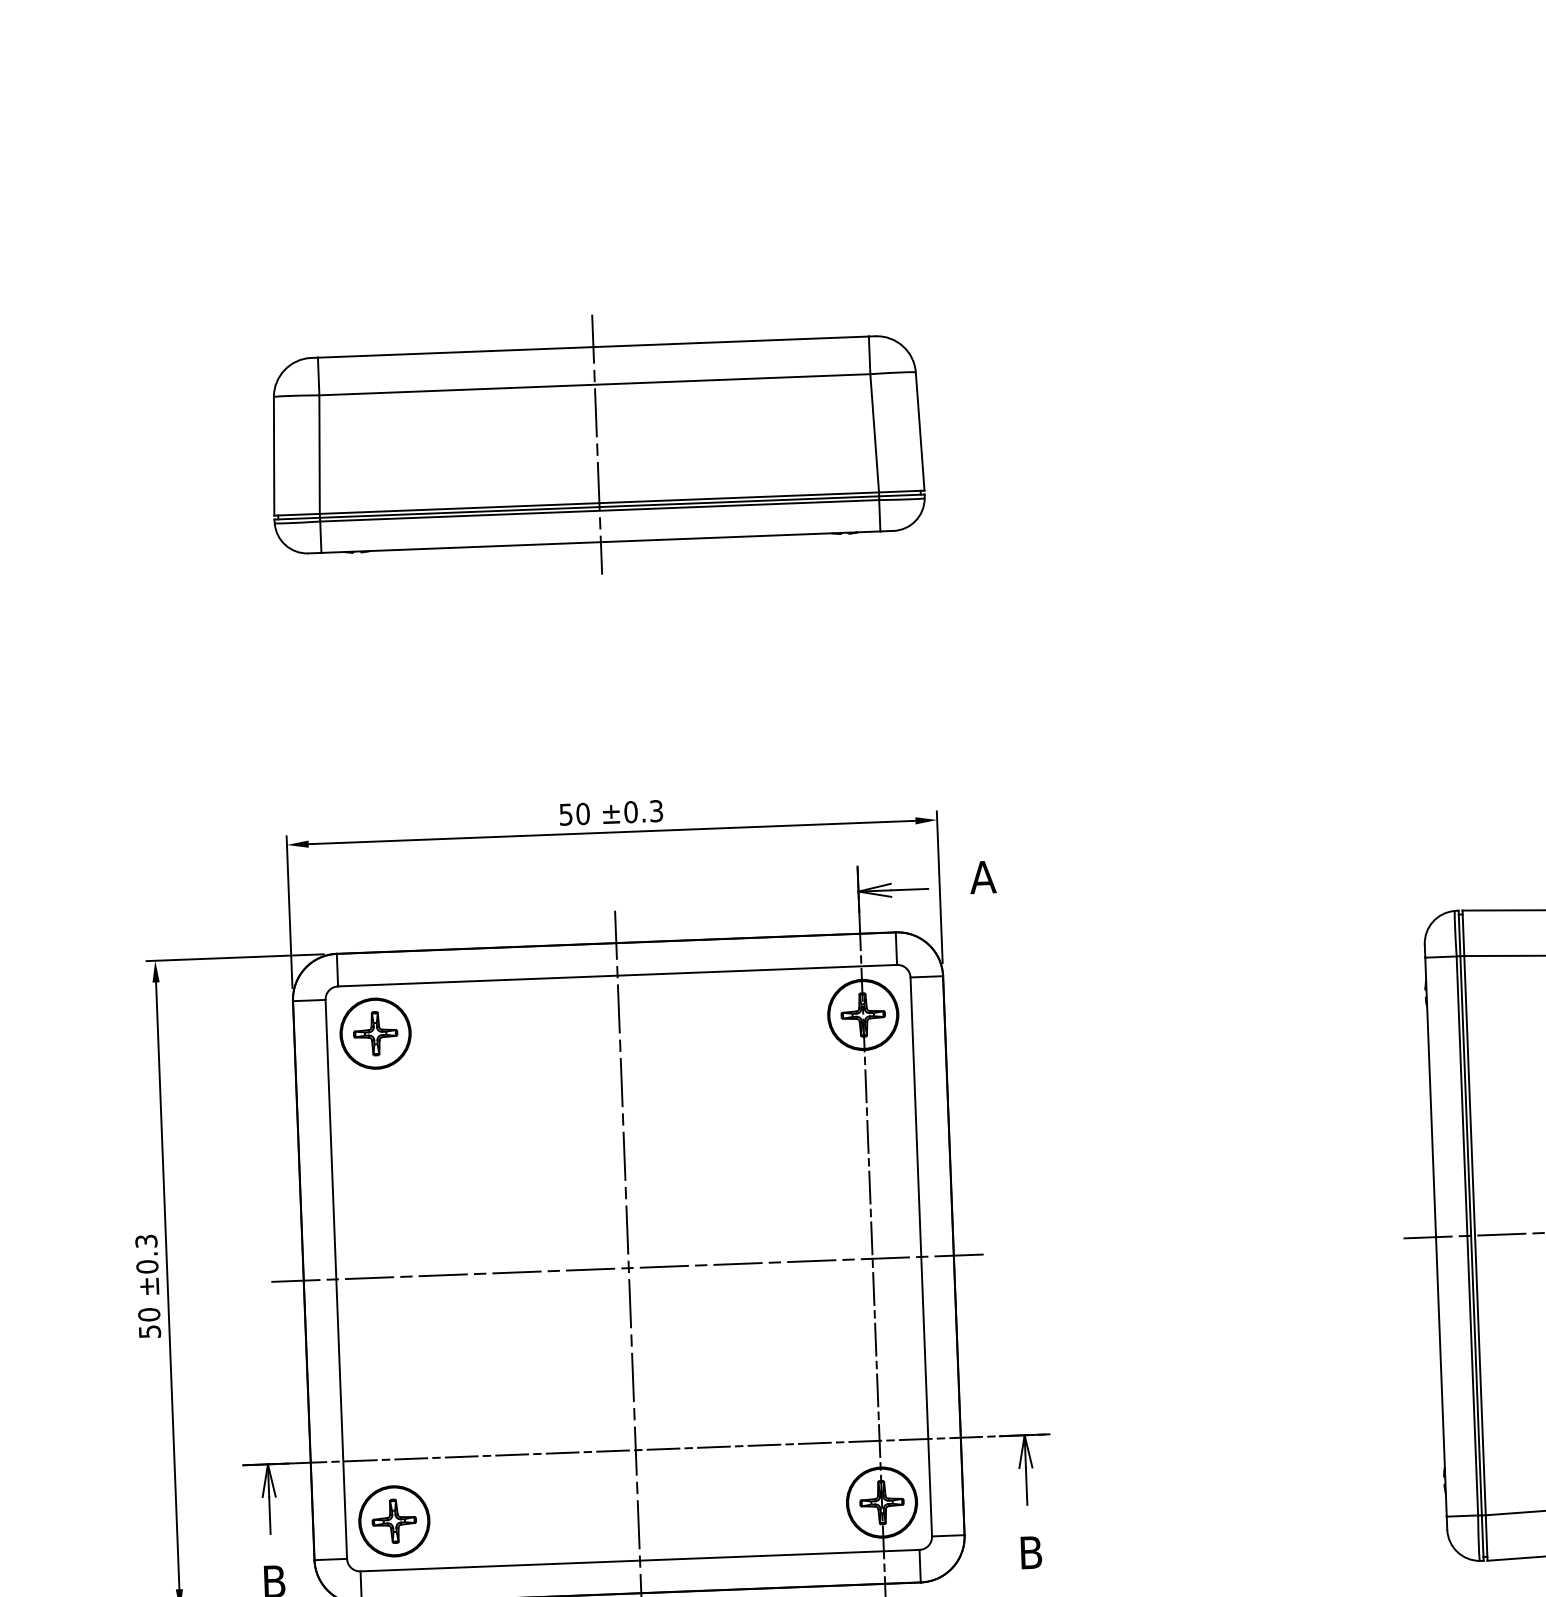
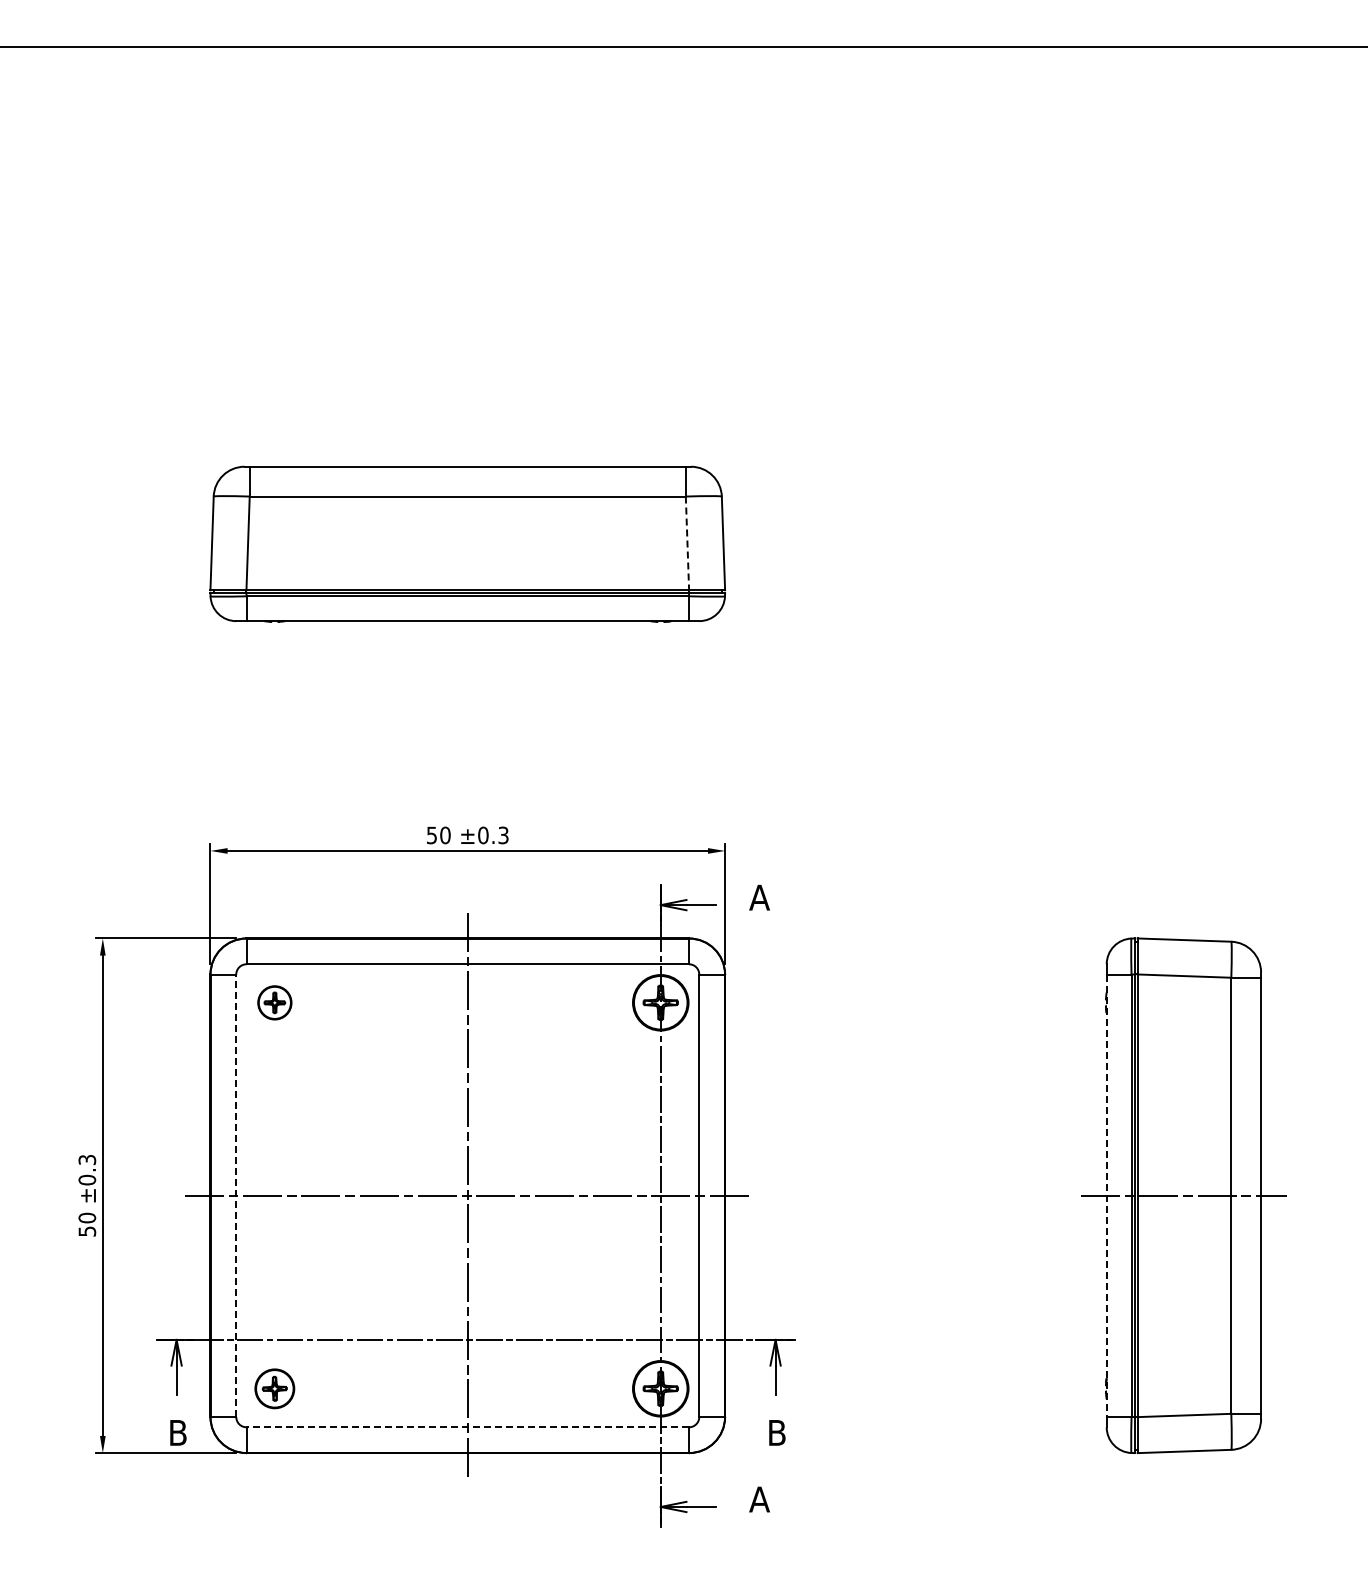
line: (874, 433) -> (687, 543), solid -> dashed
line: (596, 444) -> (467, 543), removed
part: (375, 1033) -> (274, 1002), size x0.6
line: (1435, 1238) -> (1106, 1196), solid -> dashed
line: (336, 1279) -> (236, 1195), solid -> dashed
part: (393, 1521) -> (274, 1388), size x0.7
line: (639, 1560) -> (467, 1427), solid -> dashed

